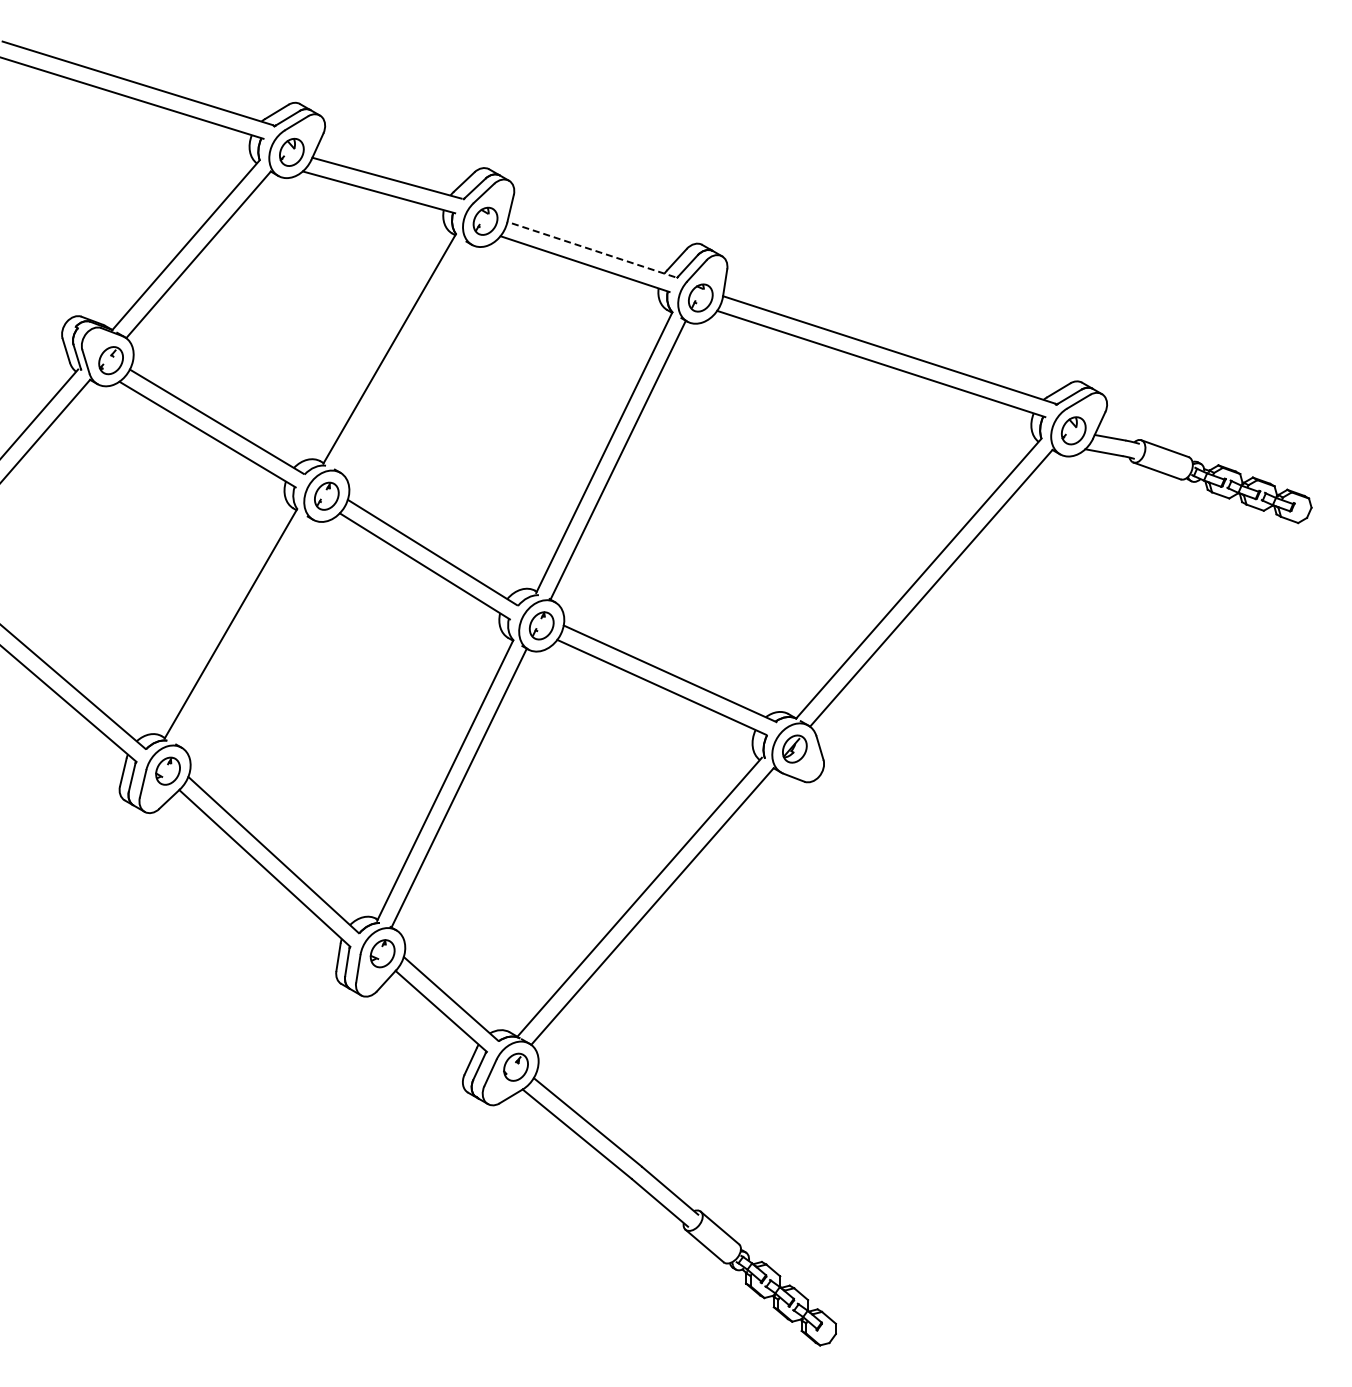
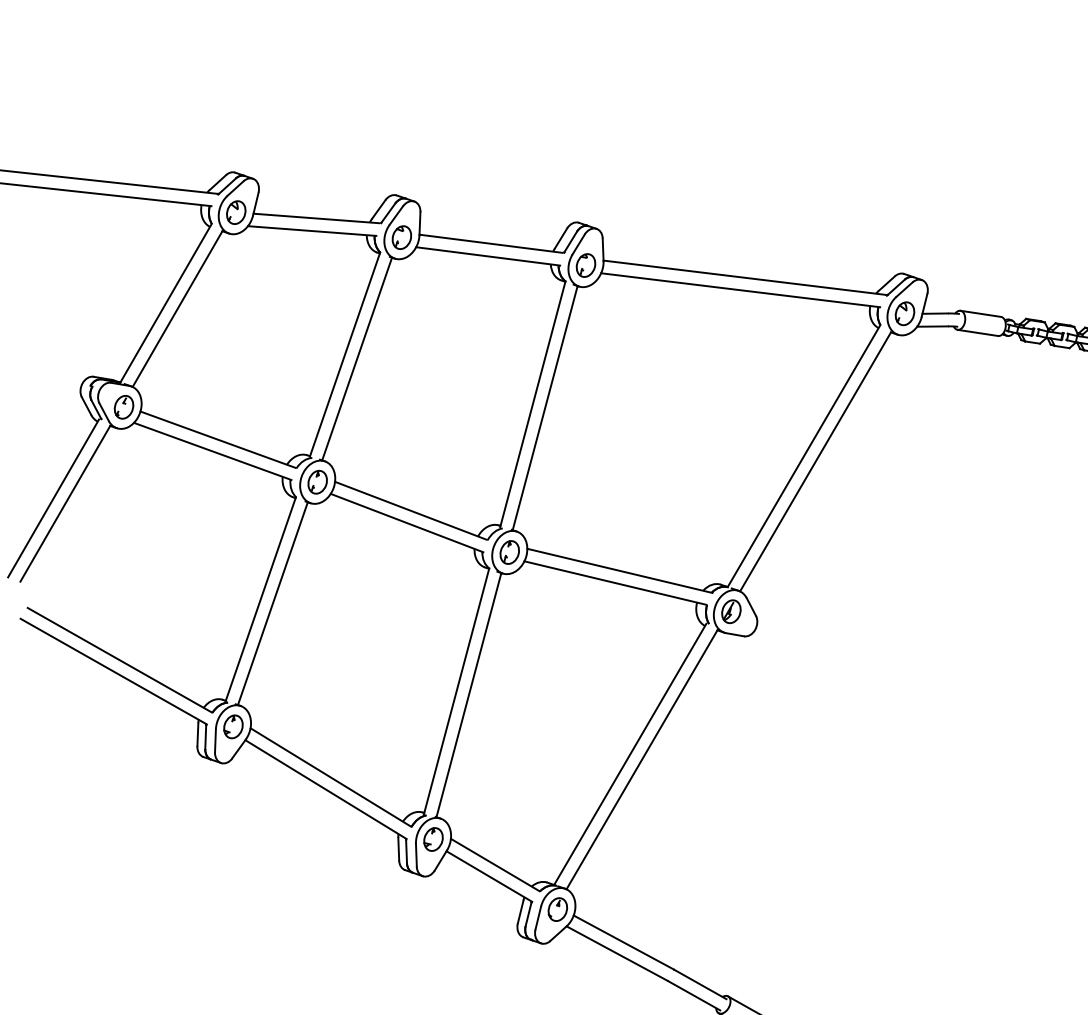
line: (590, 249) -> (490, 243), dashed -> solid
line: (402, 357) -> (356, 359), added
line: (244, 631) -> (272, 603), added

